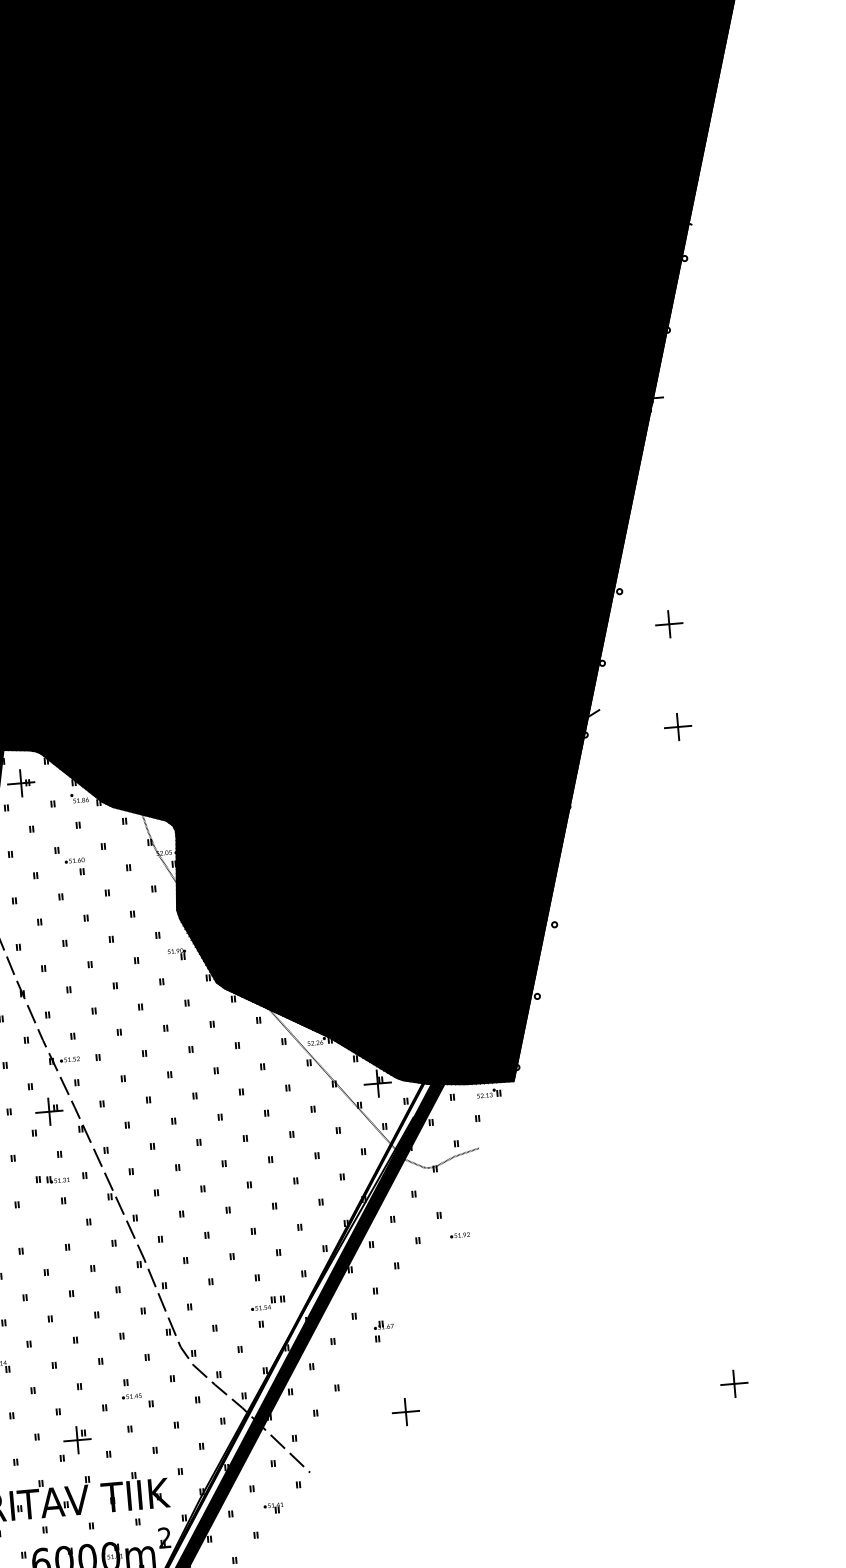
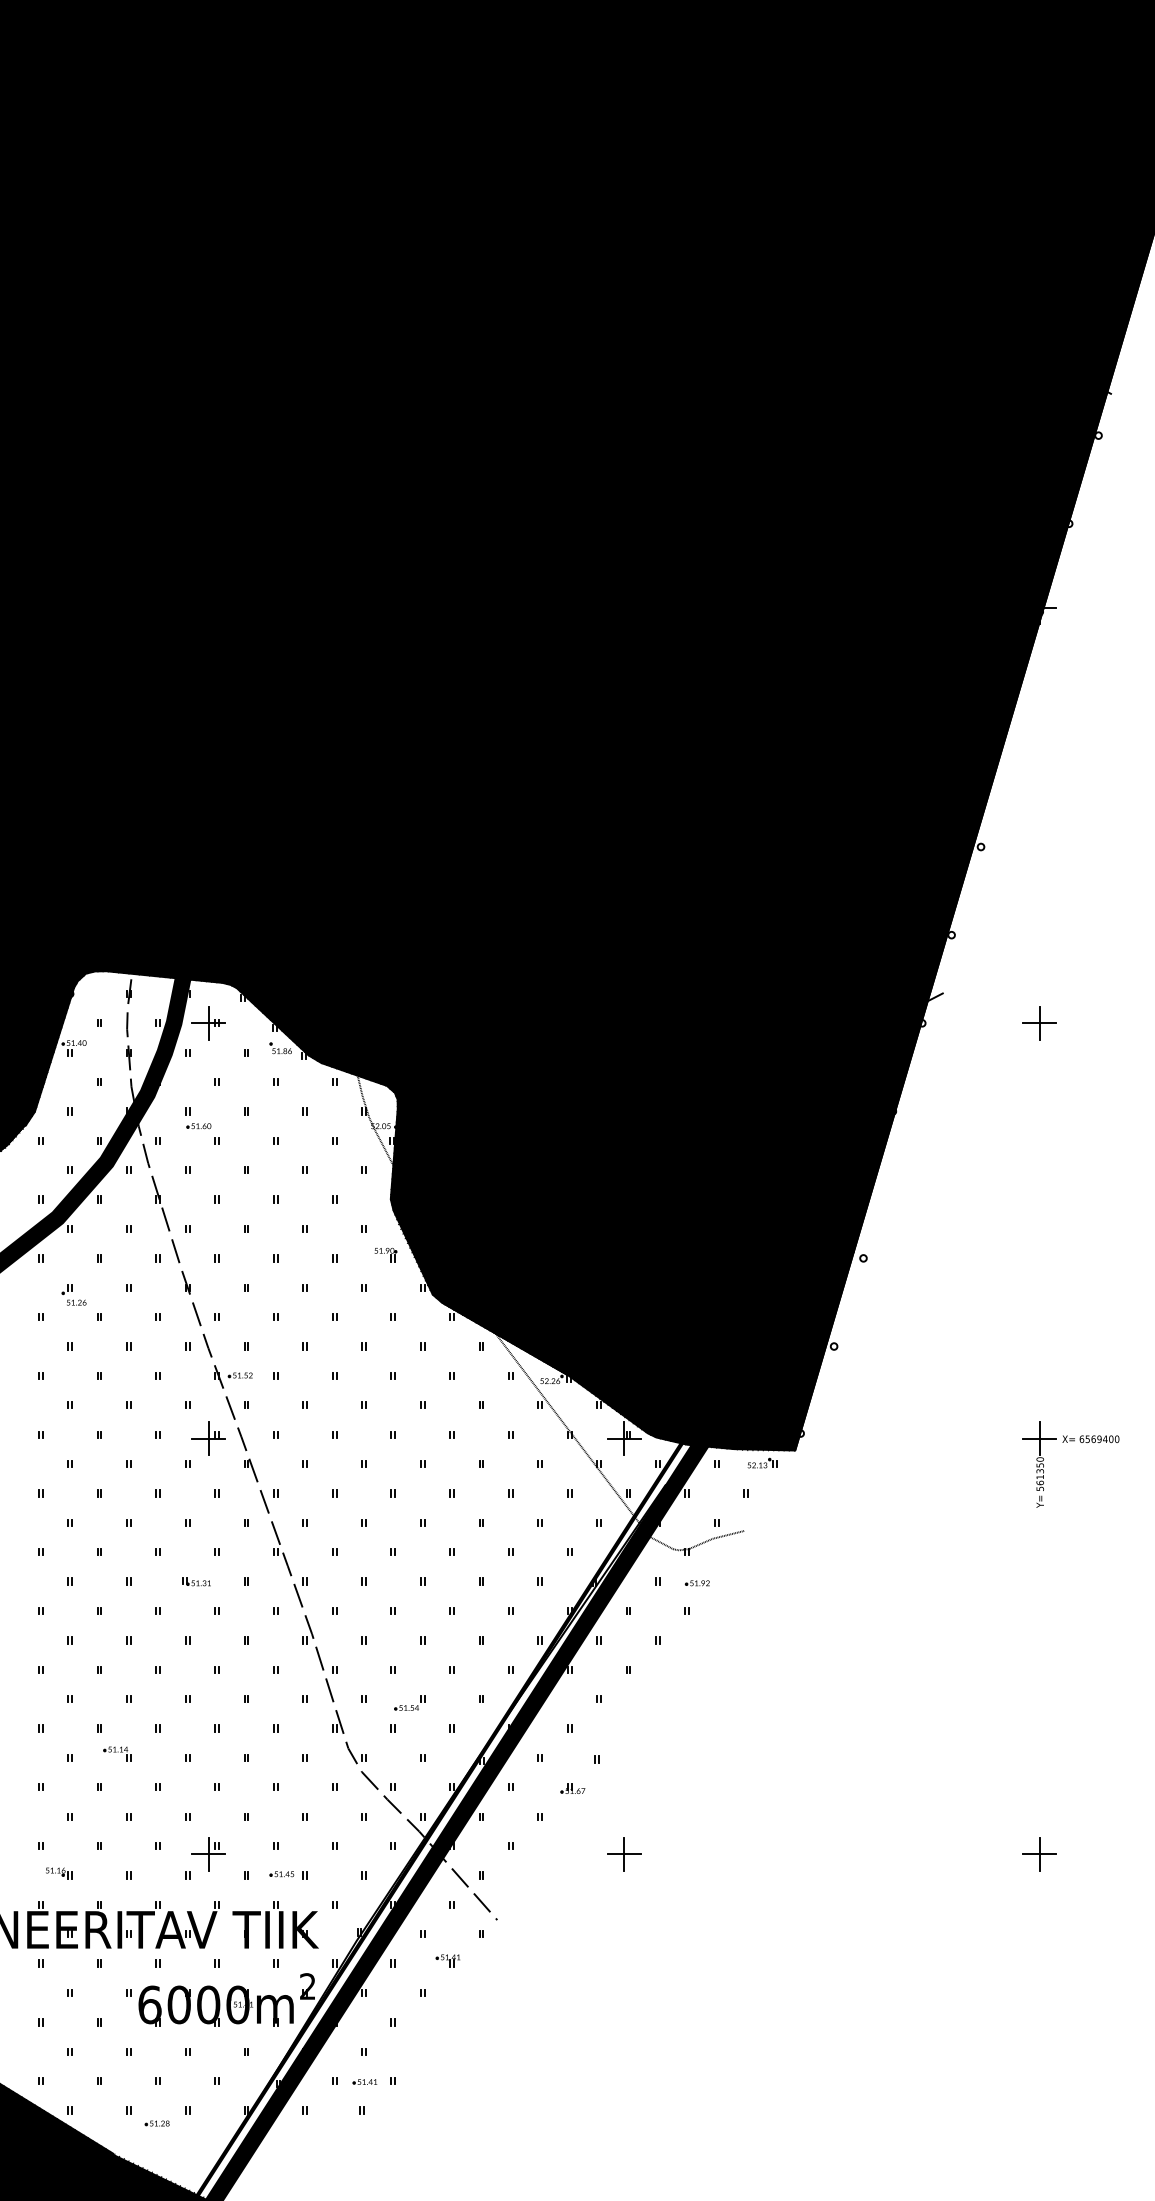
part: (669, 624) -> (1039, 893), removed
part: (74, 860) -> (198, 1126), moved
part: (728, 1056) -> (1067, 1442), added
part: (58, 1179) -> (196, 1581), moved
part: (459, 1235) -> (696, 1583), moved
part: (263, 1303) -> (409, 1702), moved
part: (383, 1324) -> (572, 1788), moved
part: (131, 1396) -> (281, 1874), moved

